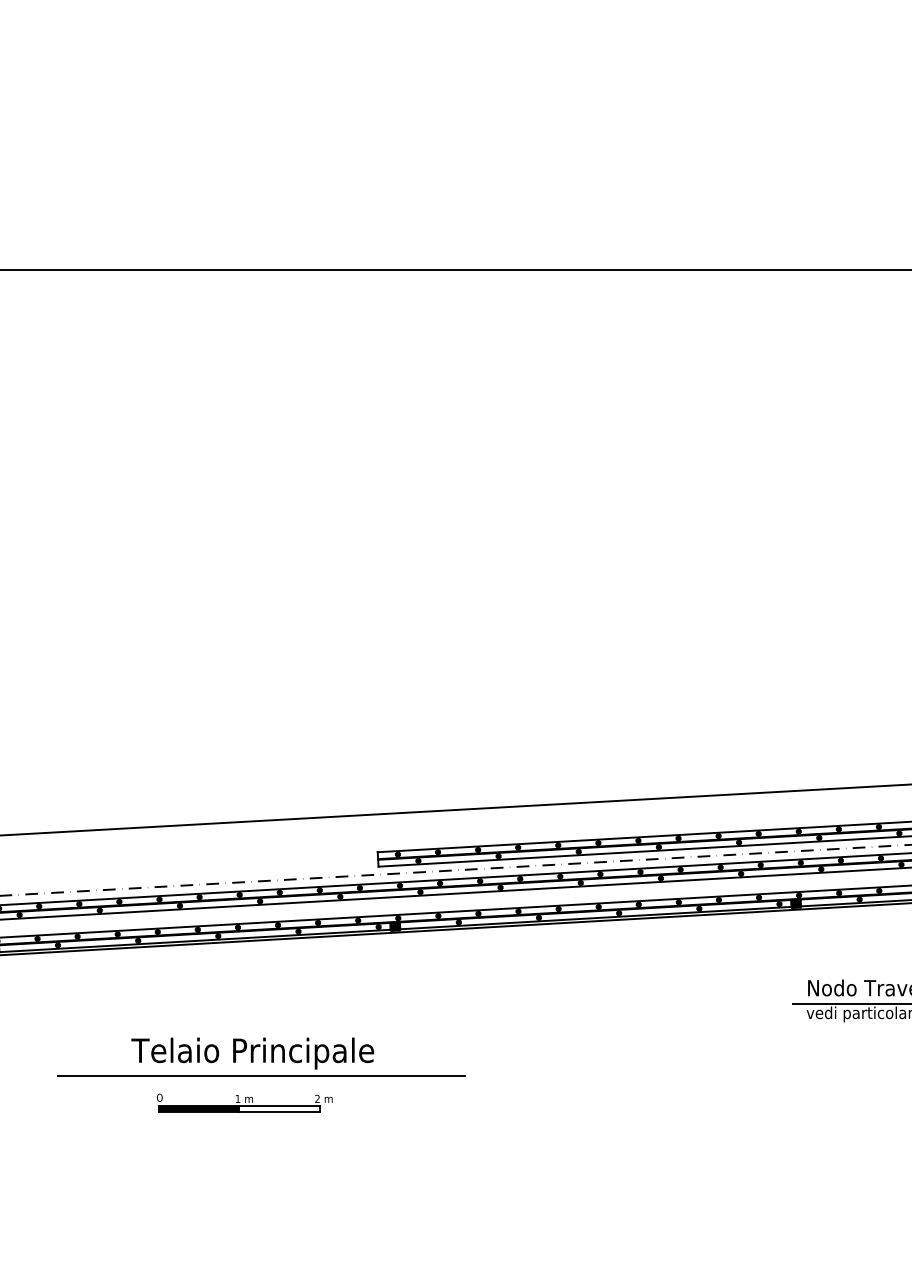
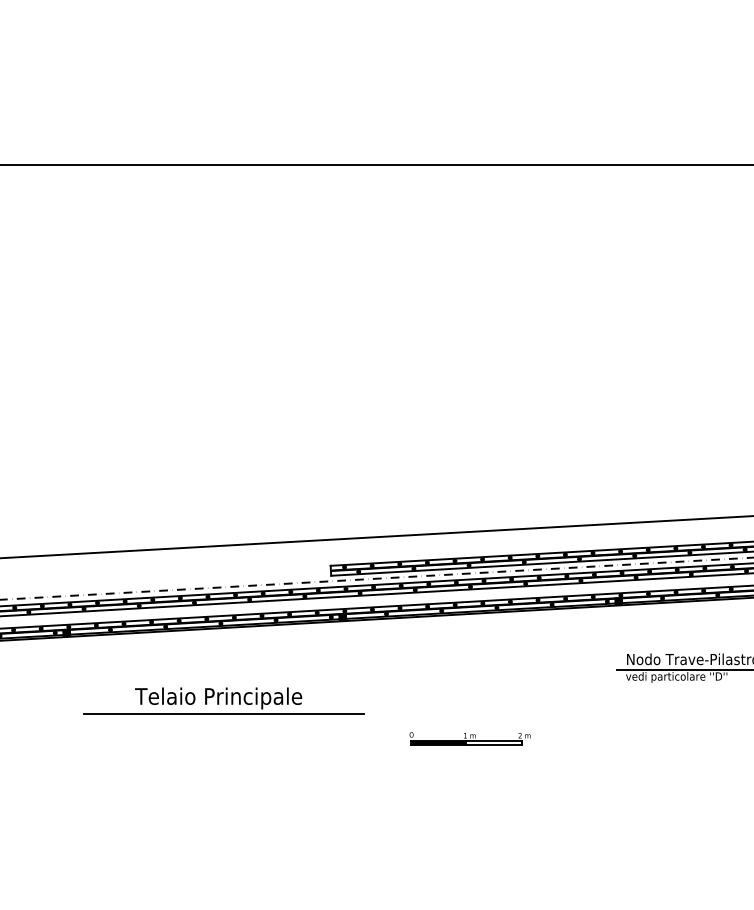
part: (259, 1056) -> (223, 700), moved
part: (243, 1102) -> (469, 738), moved

